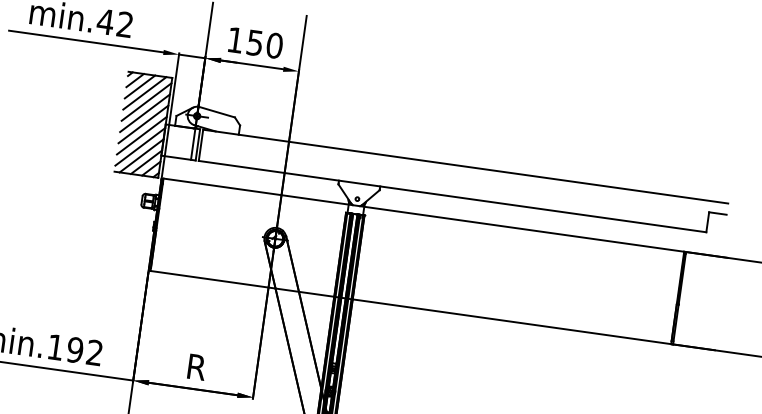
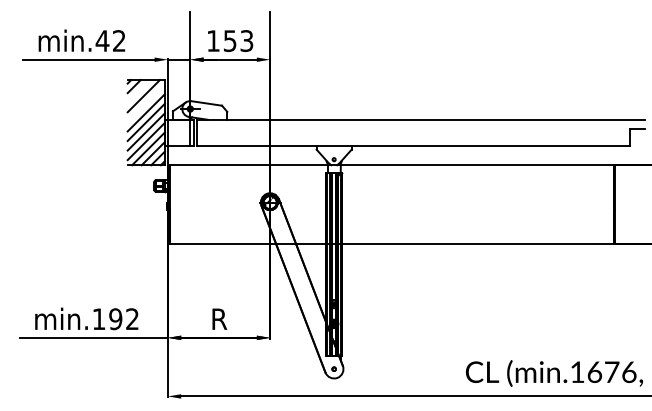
text: (274, 46) -> (246, 41), 150 -> 153
line: (139, 87) -> (138, 91), removed
line: (145, 101) -> (145, 102), removed

